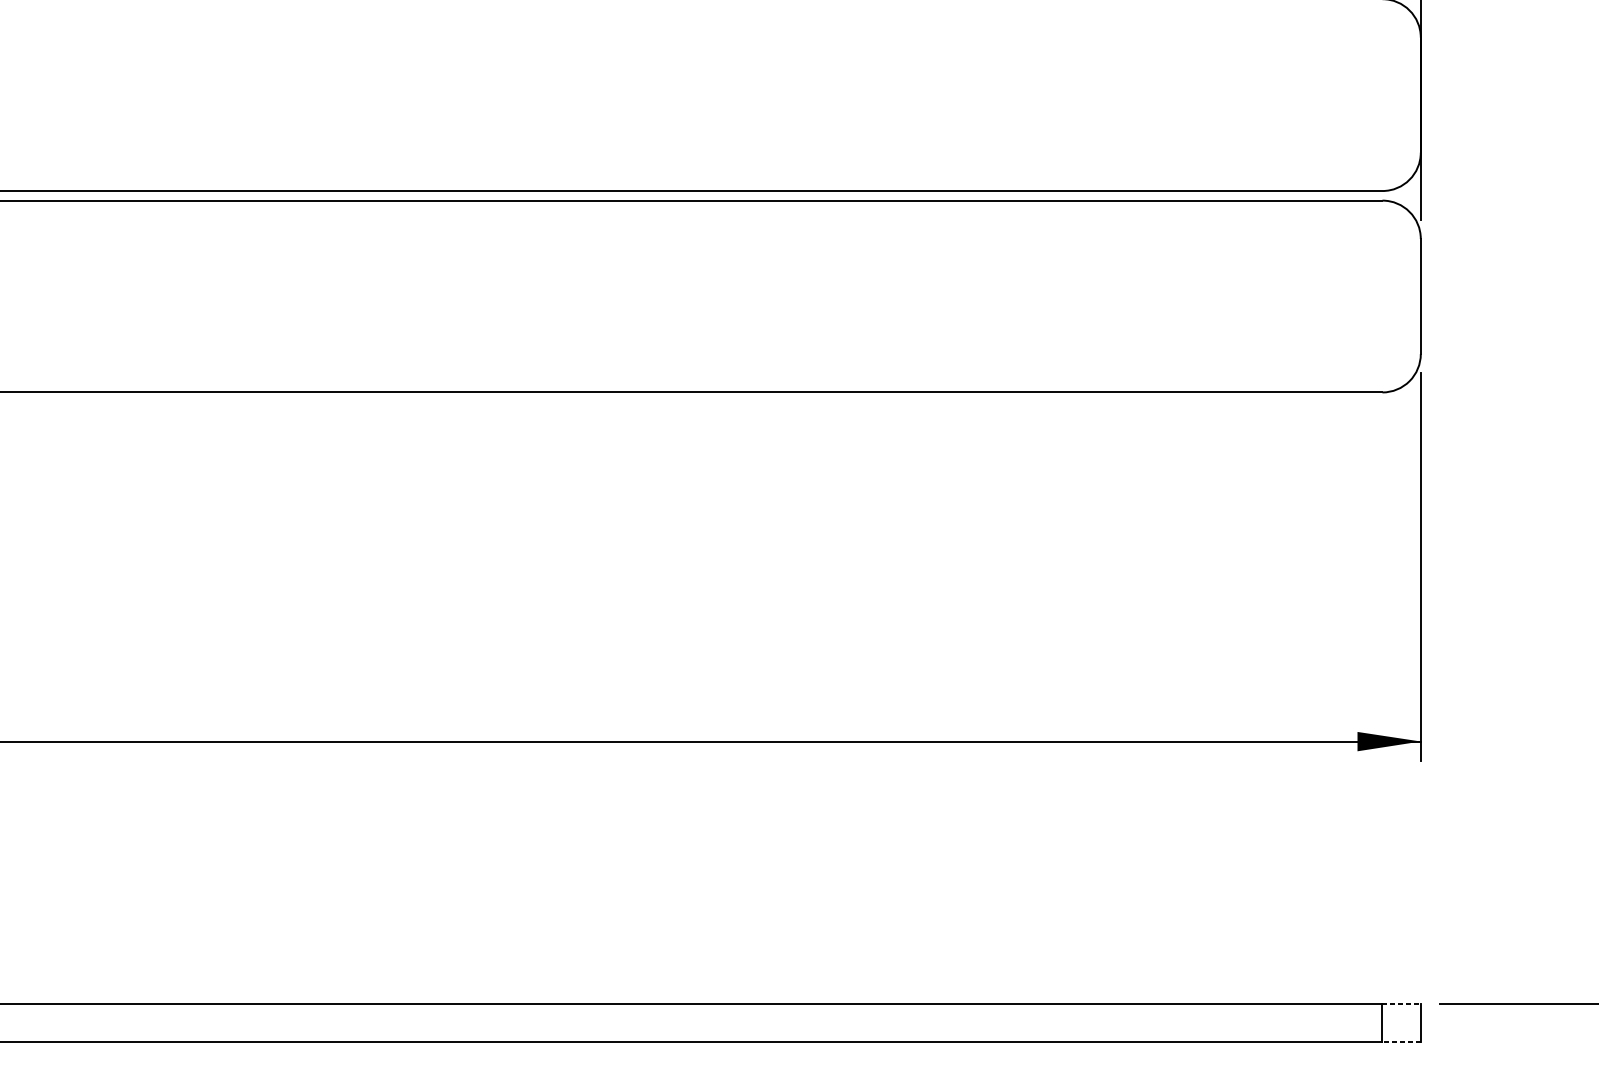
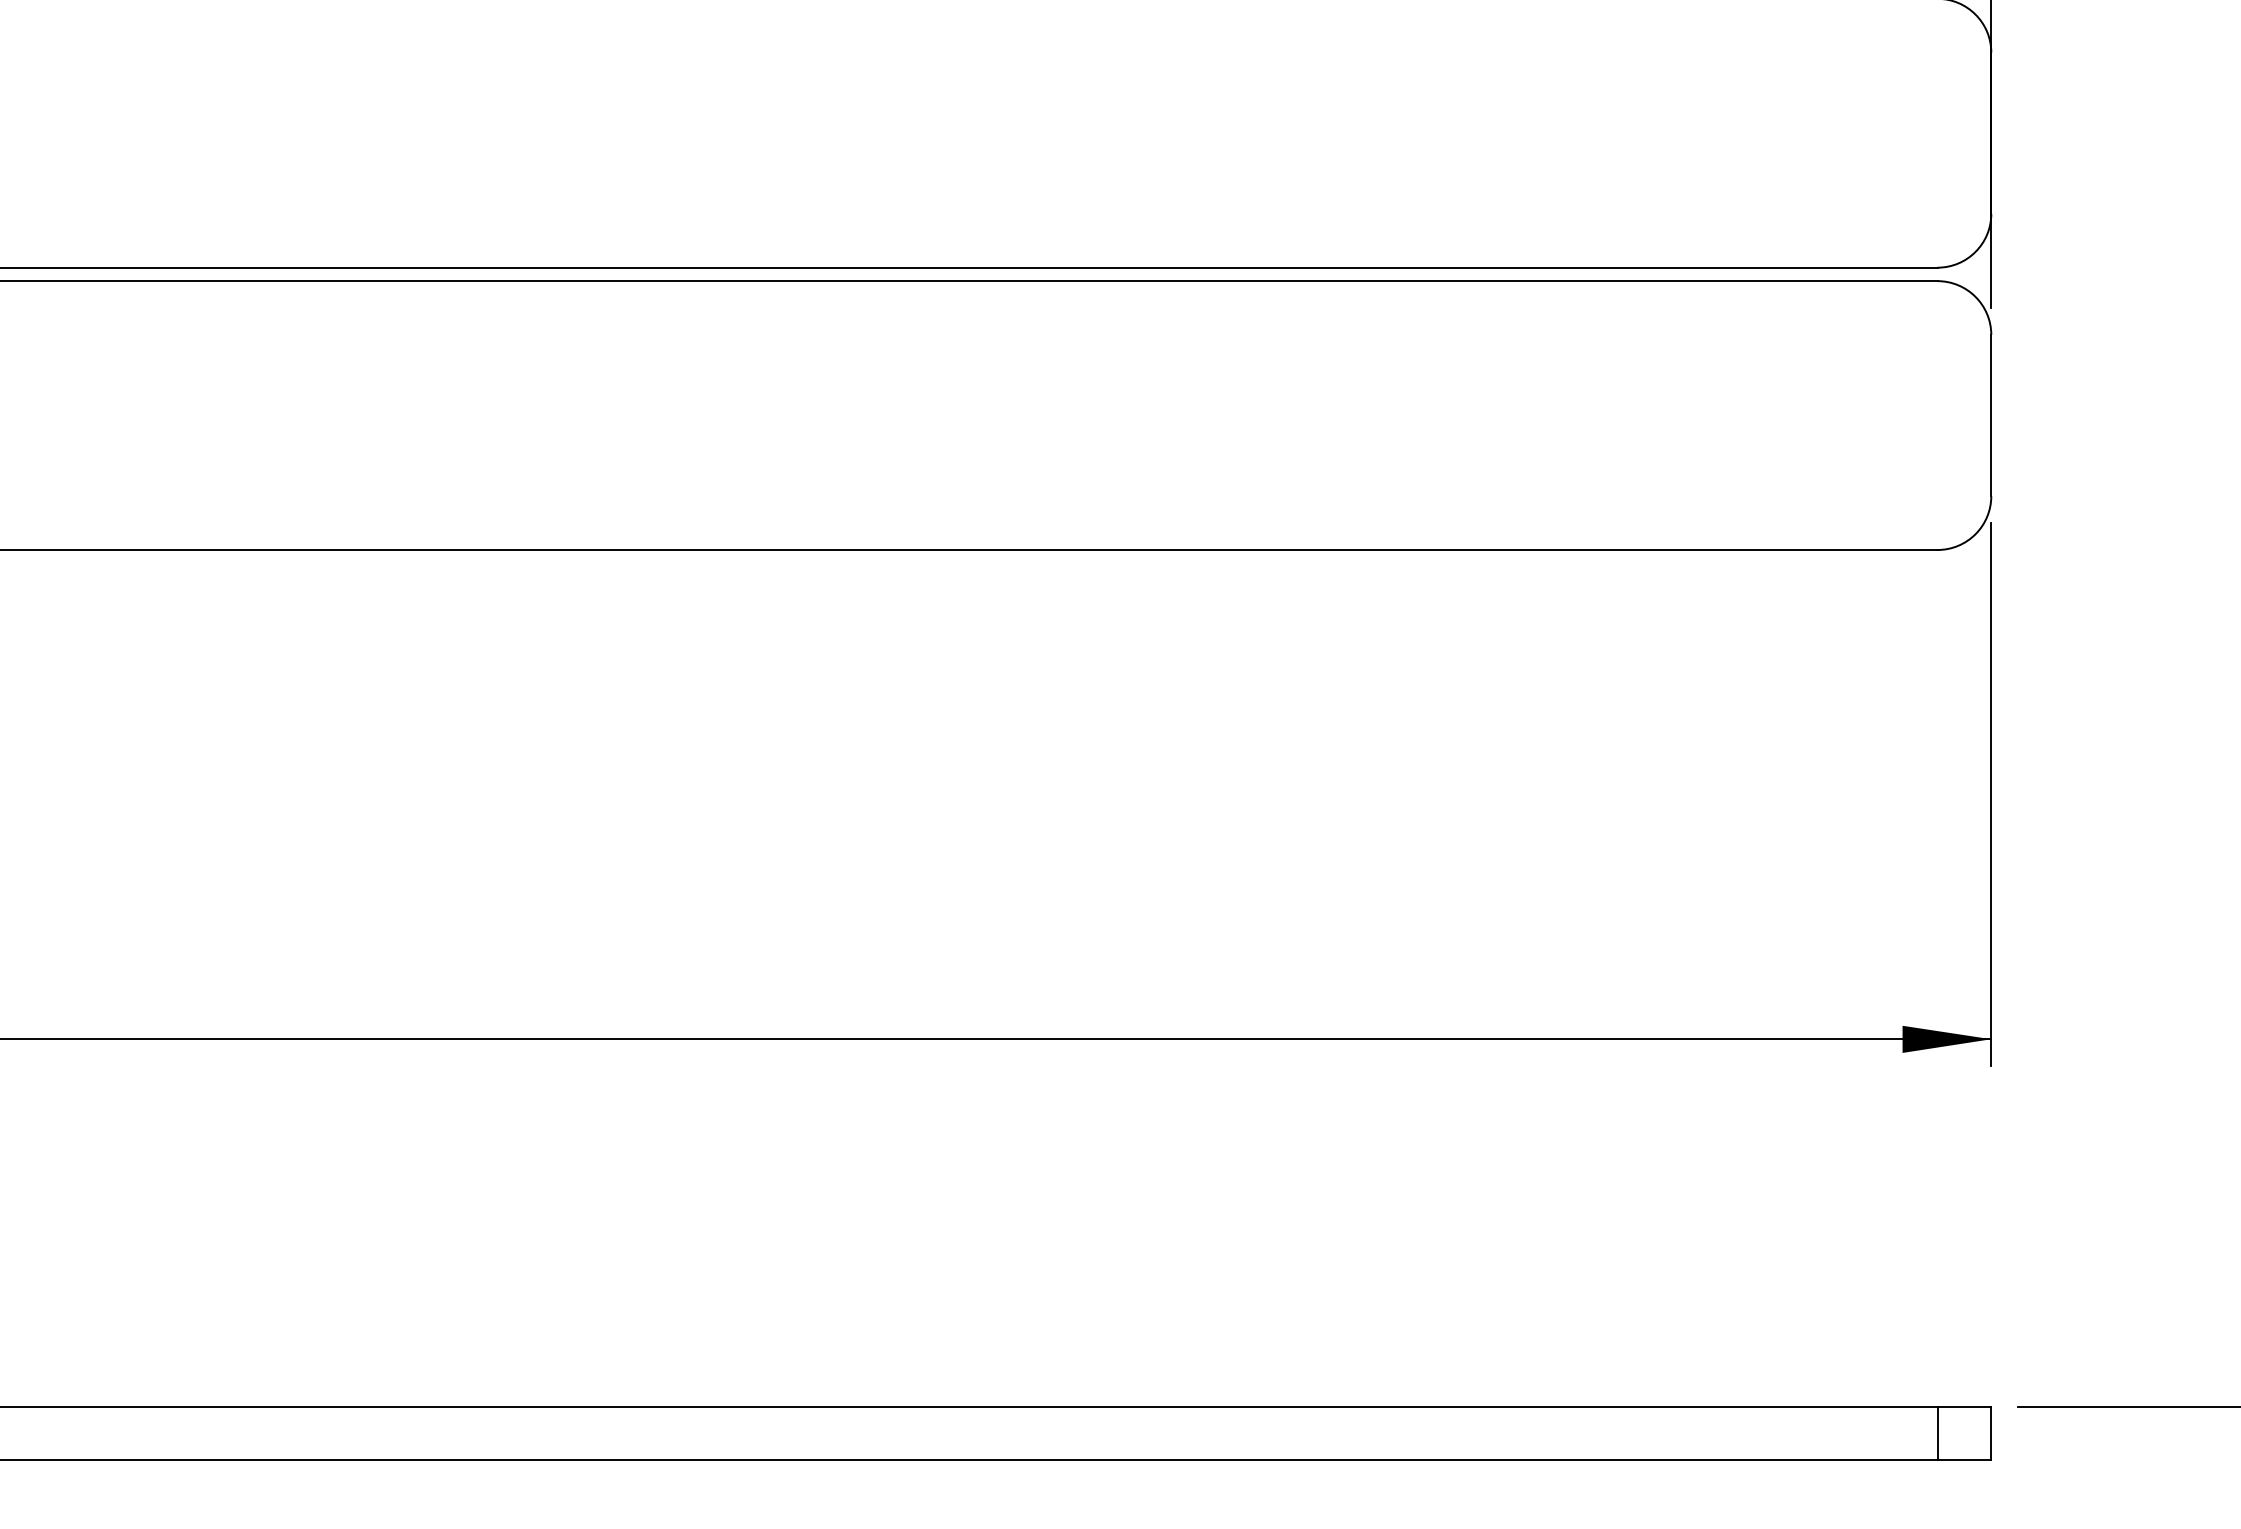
line: (1401, 1003) -> (1964, 1406), dashed -> solid
line: (1401, 1042) -> (1964, 1460), dashed -> solid

